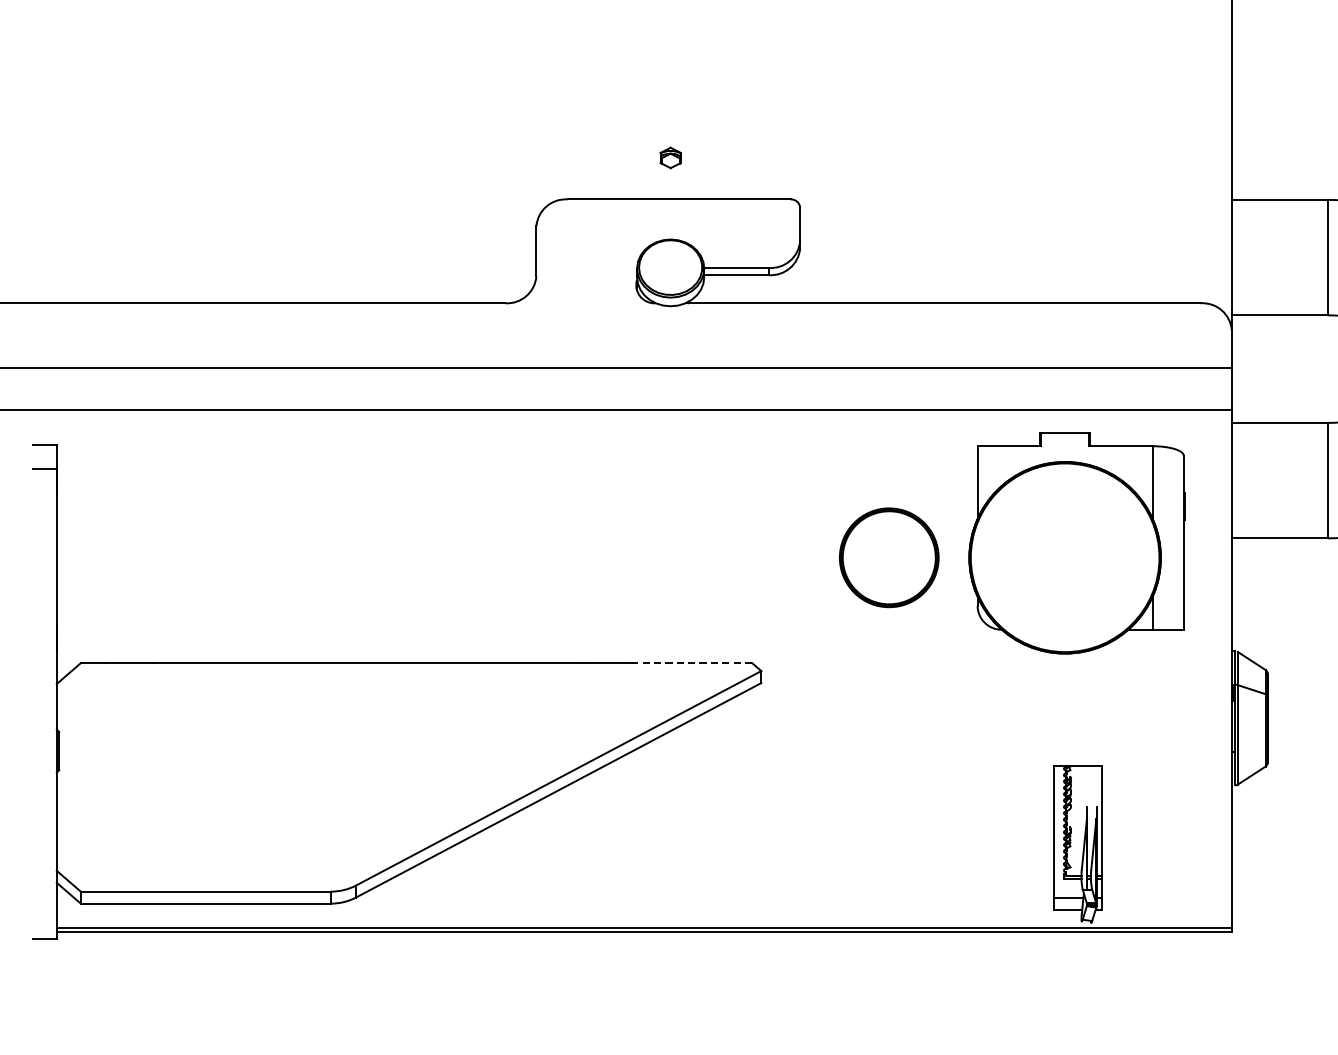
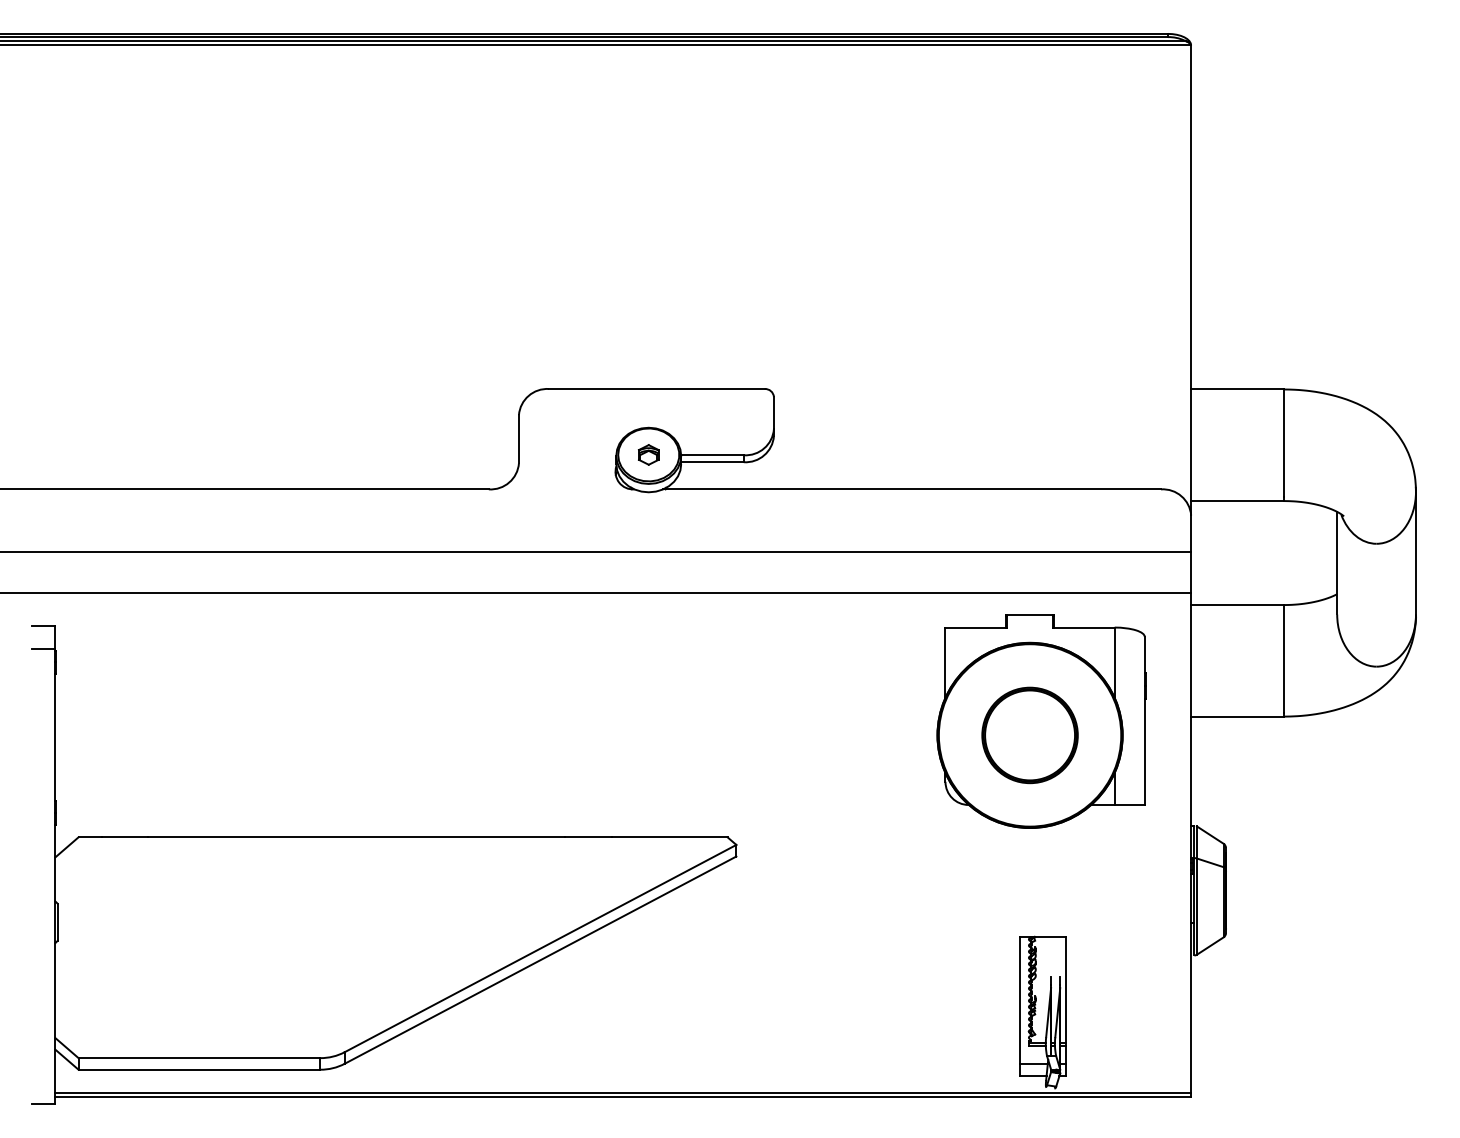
part: (670, 157) -> (648, 454), moved
part: (888, 557) -> (1029, 735), moved
line: (692, 663) -> (669, 837), dashed -> solid

